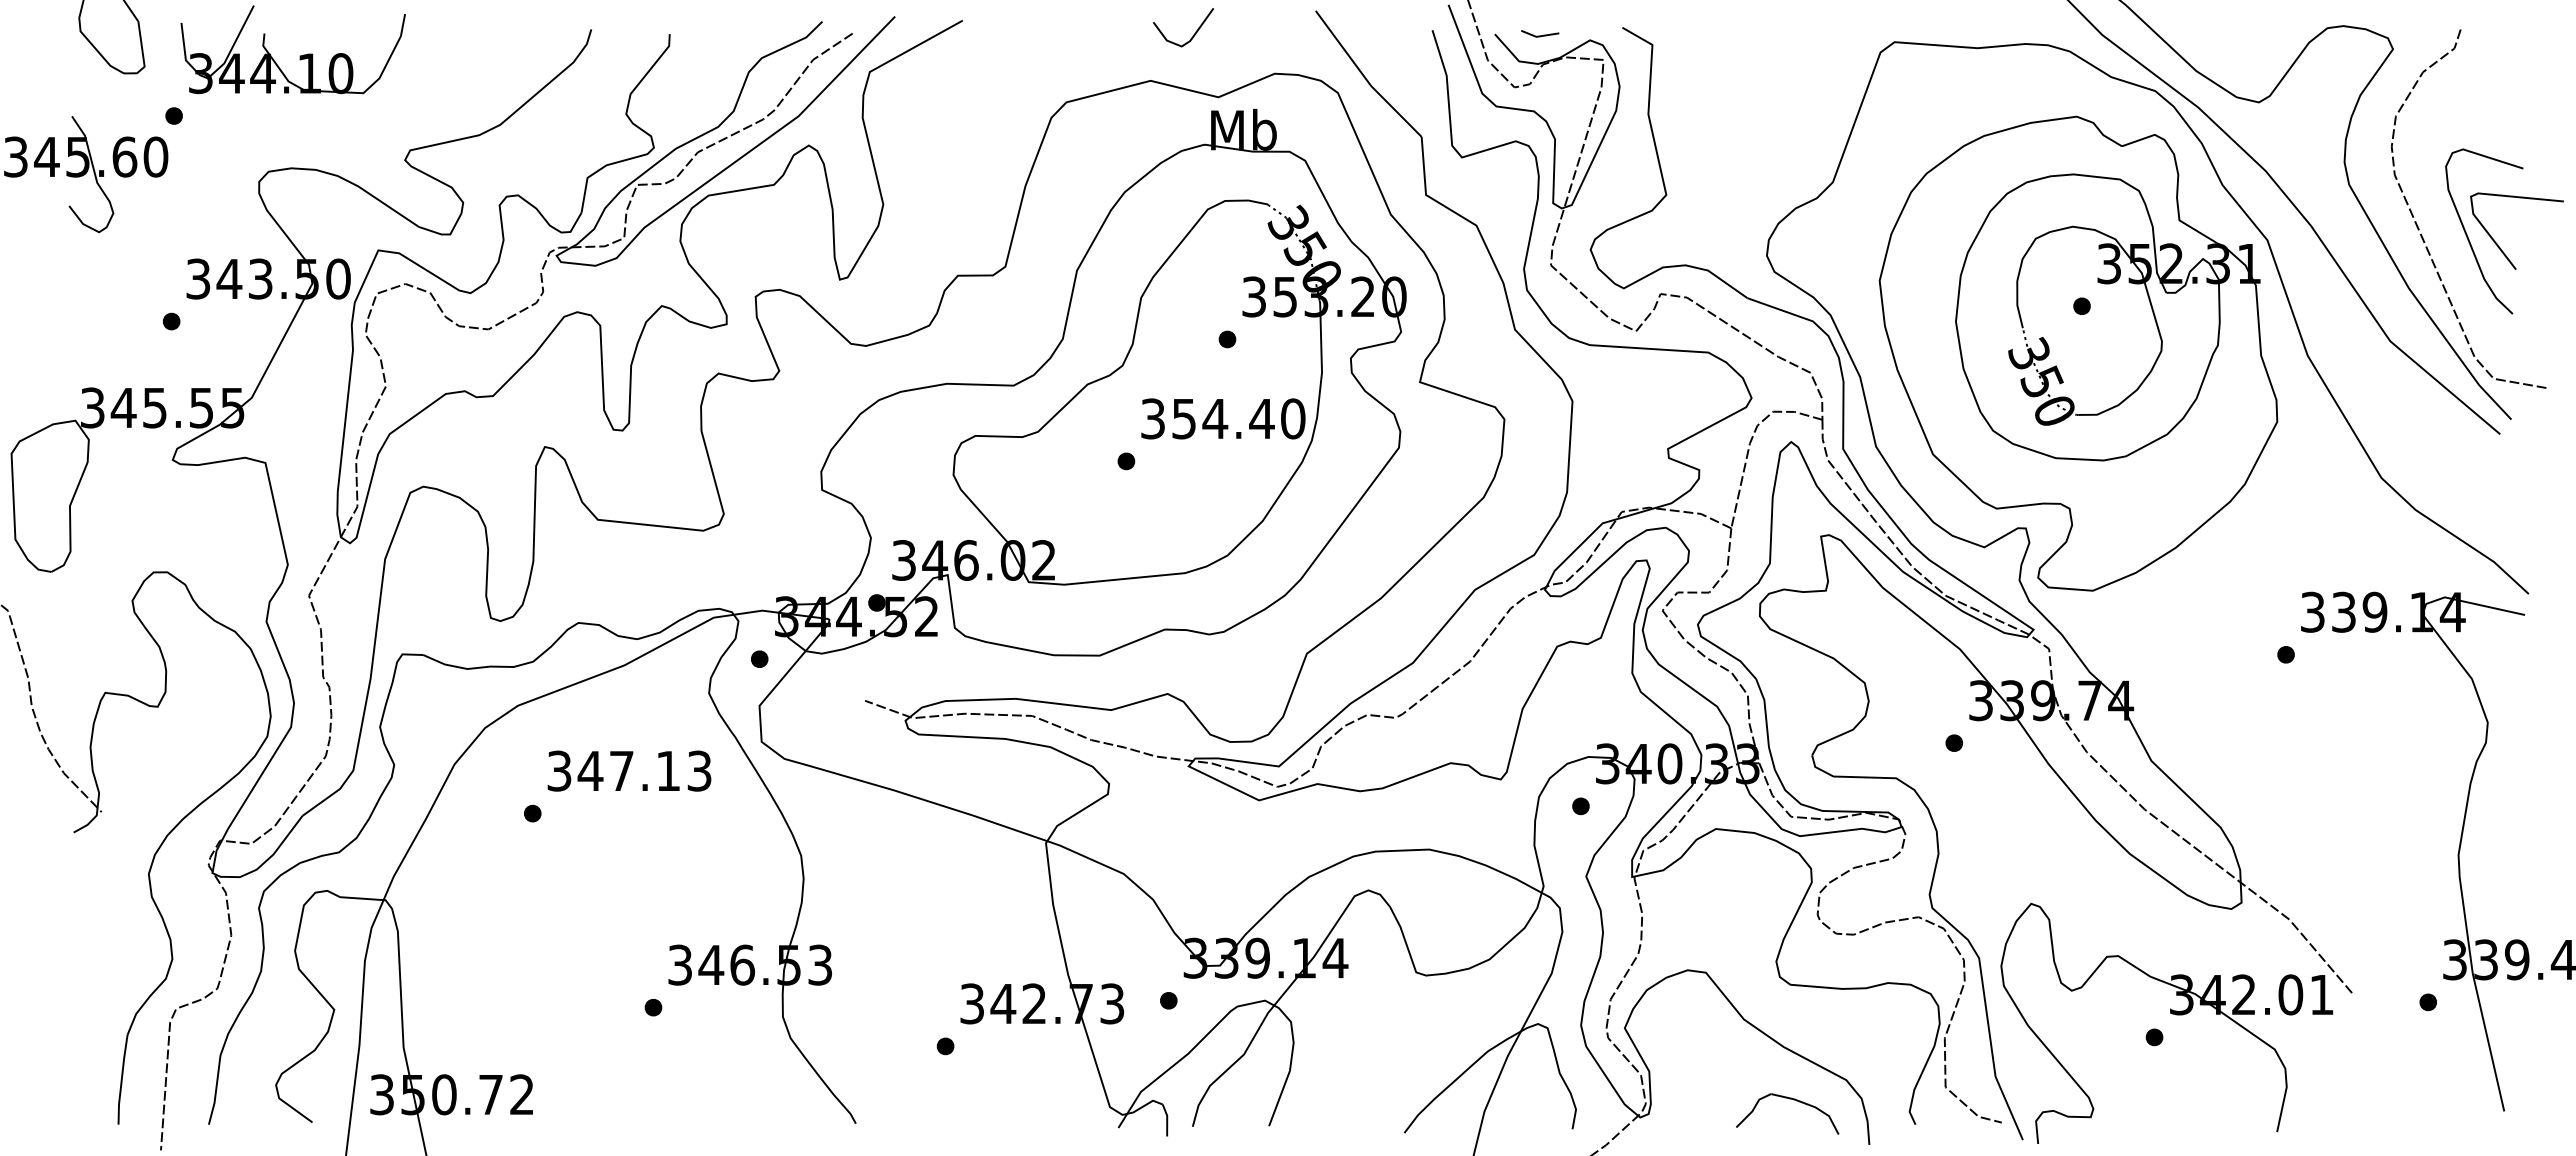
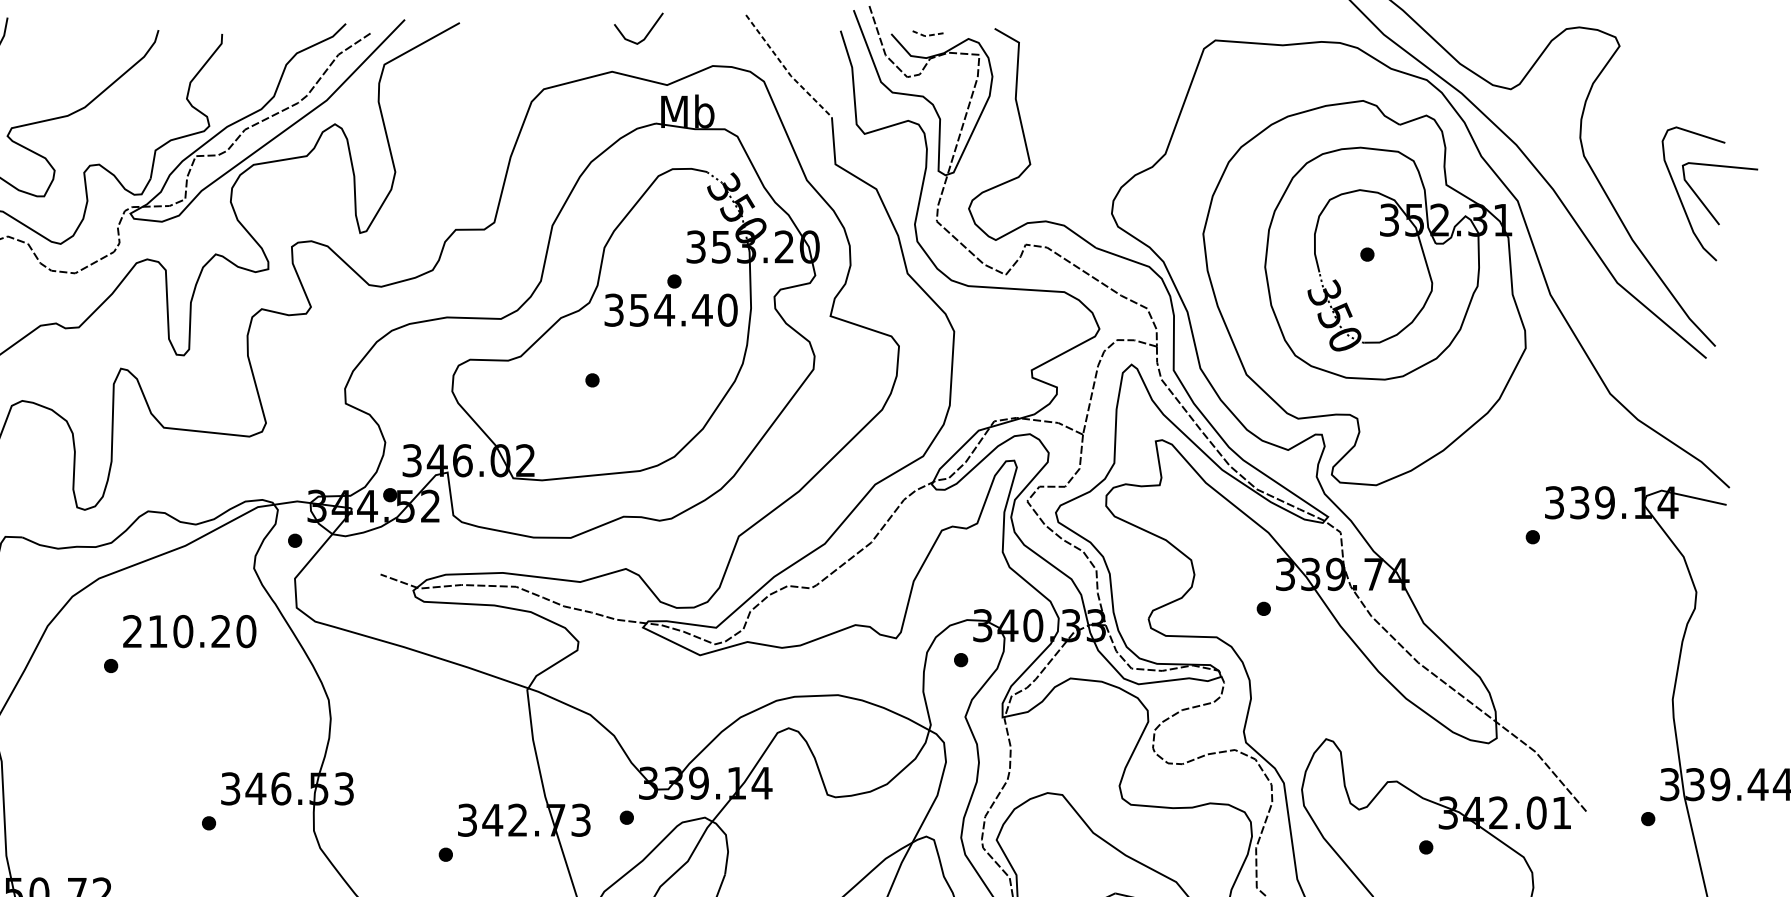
line: (1539, 36) -> (927, 35), solid -> dashed
line: (1365, 78) -> (786, 69), solid -> dashed
curve: (2419, 228) -> (1641, 191), removed
text: (1223, 418) -> (671, 309), moved
text: (629, 770) -> (189, 631), 347.13 -> 210.20

